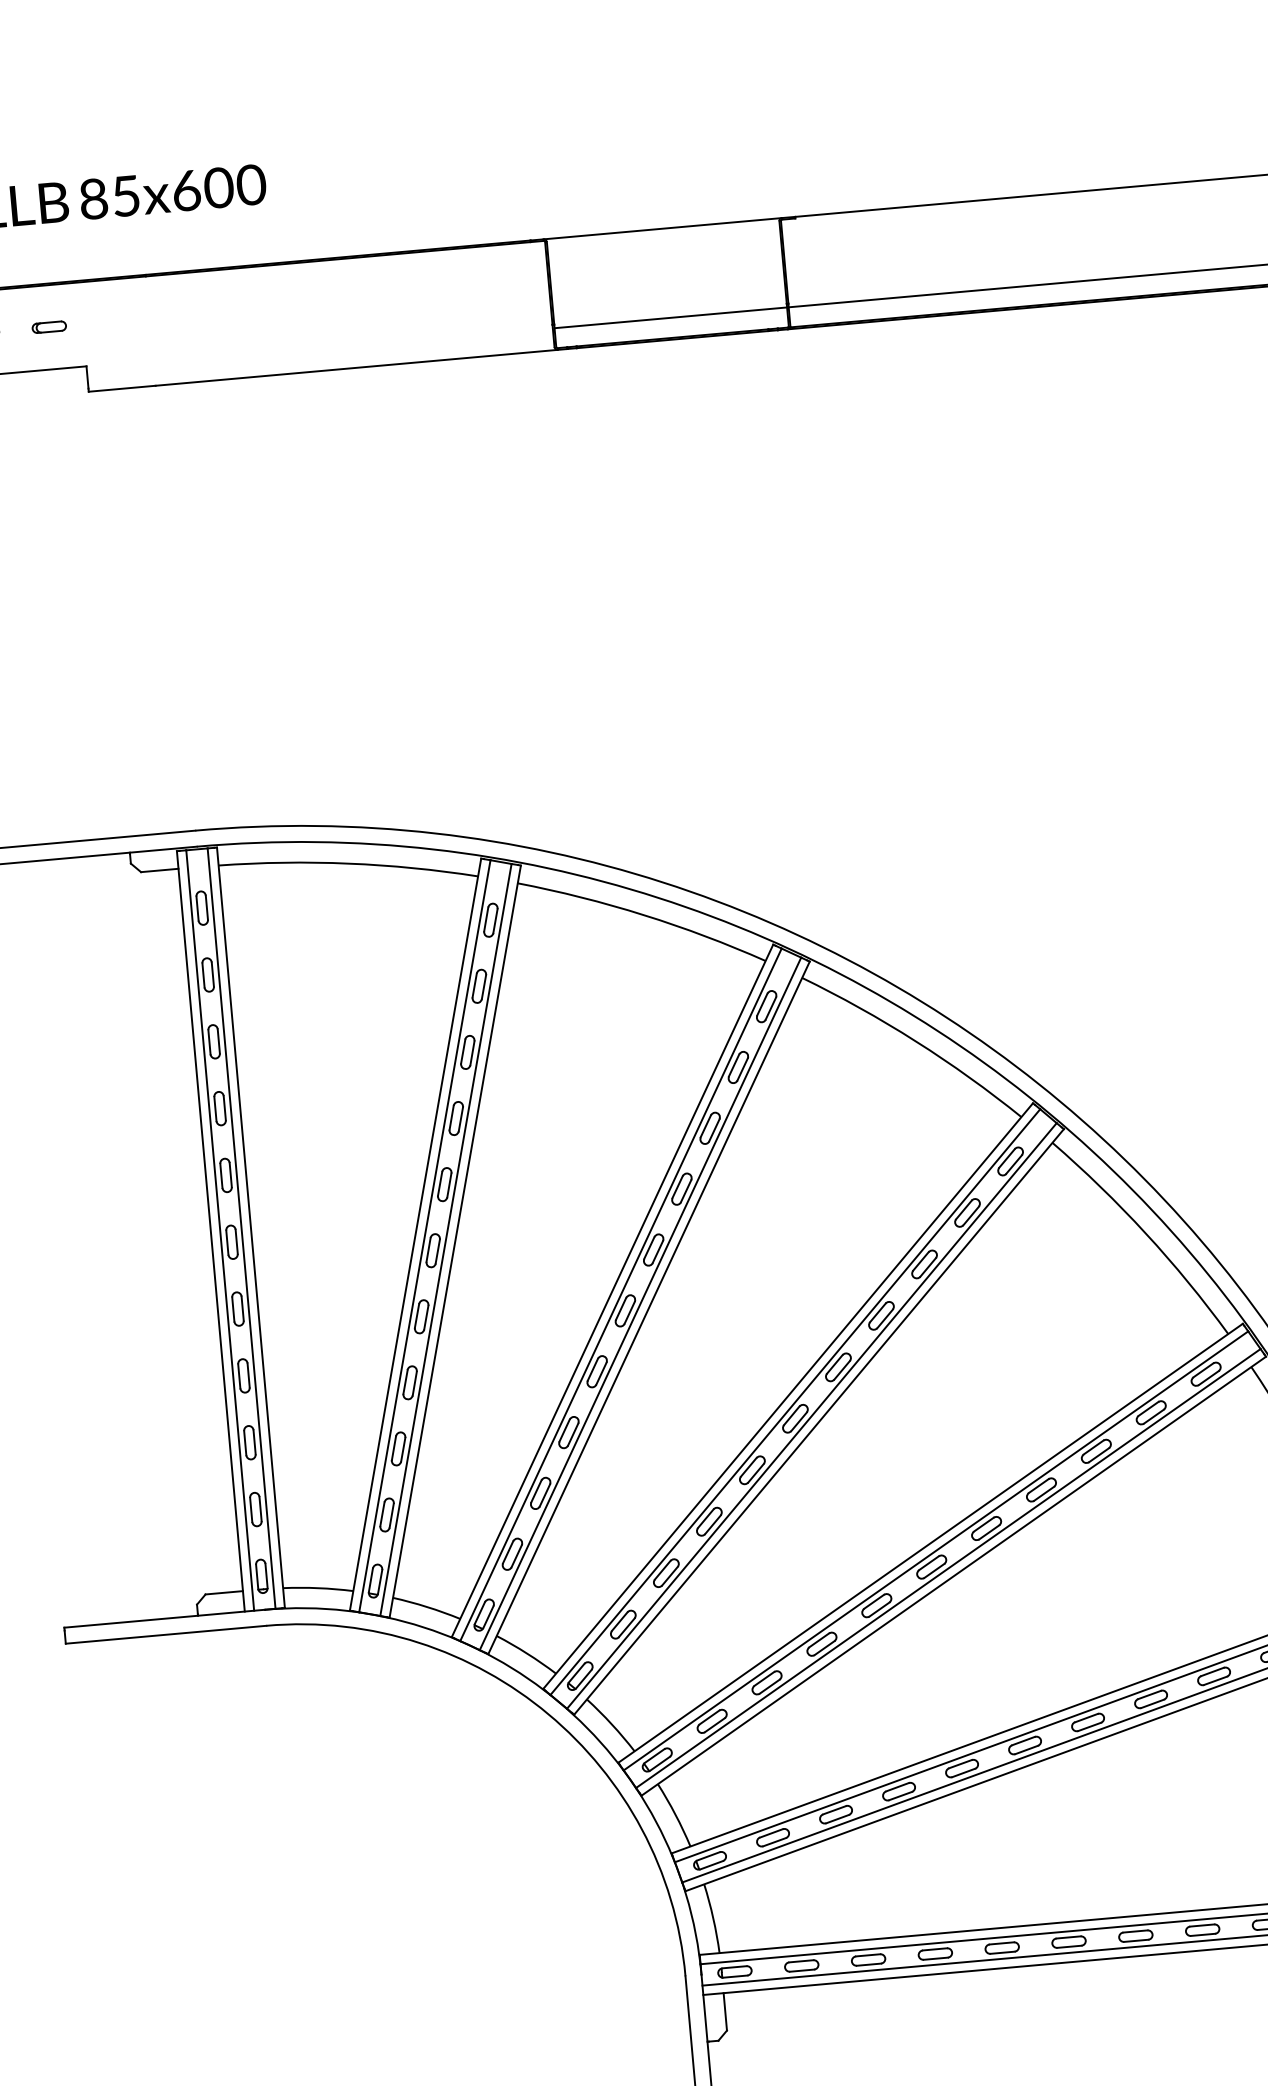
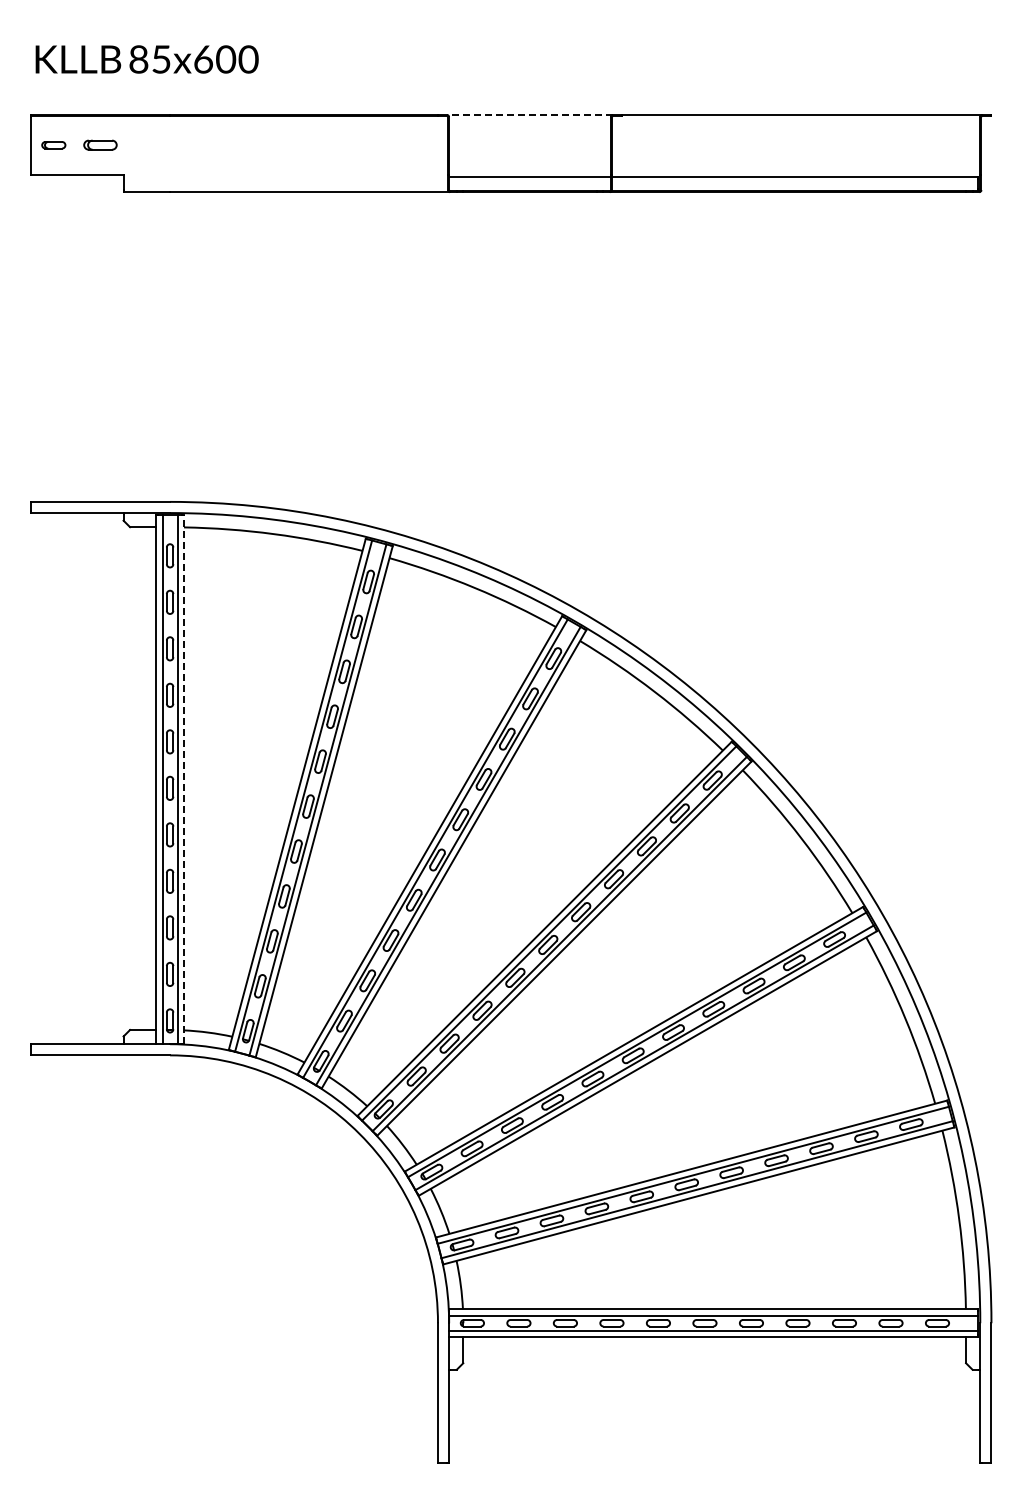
line: (662, 229) -> (529, 115), solid -> dashed
part: (48, 327) -> (99, 145), size x1.4
line: (251, 1227) -> (184, 779), solid -> dashed

